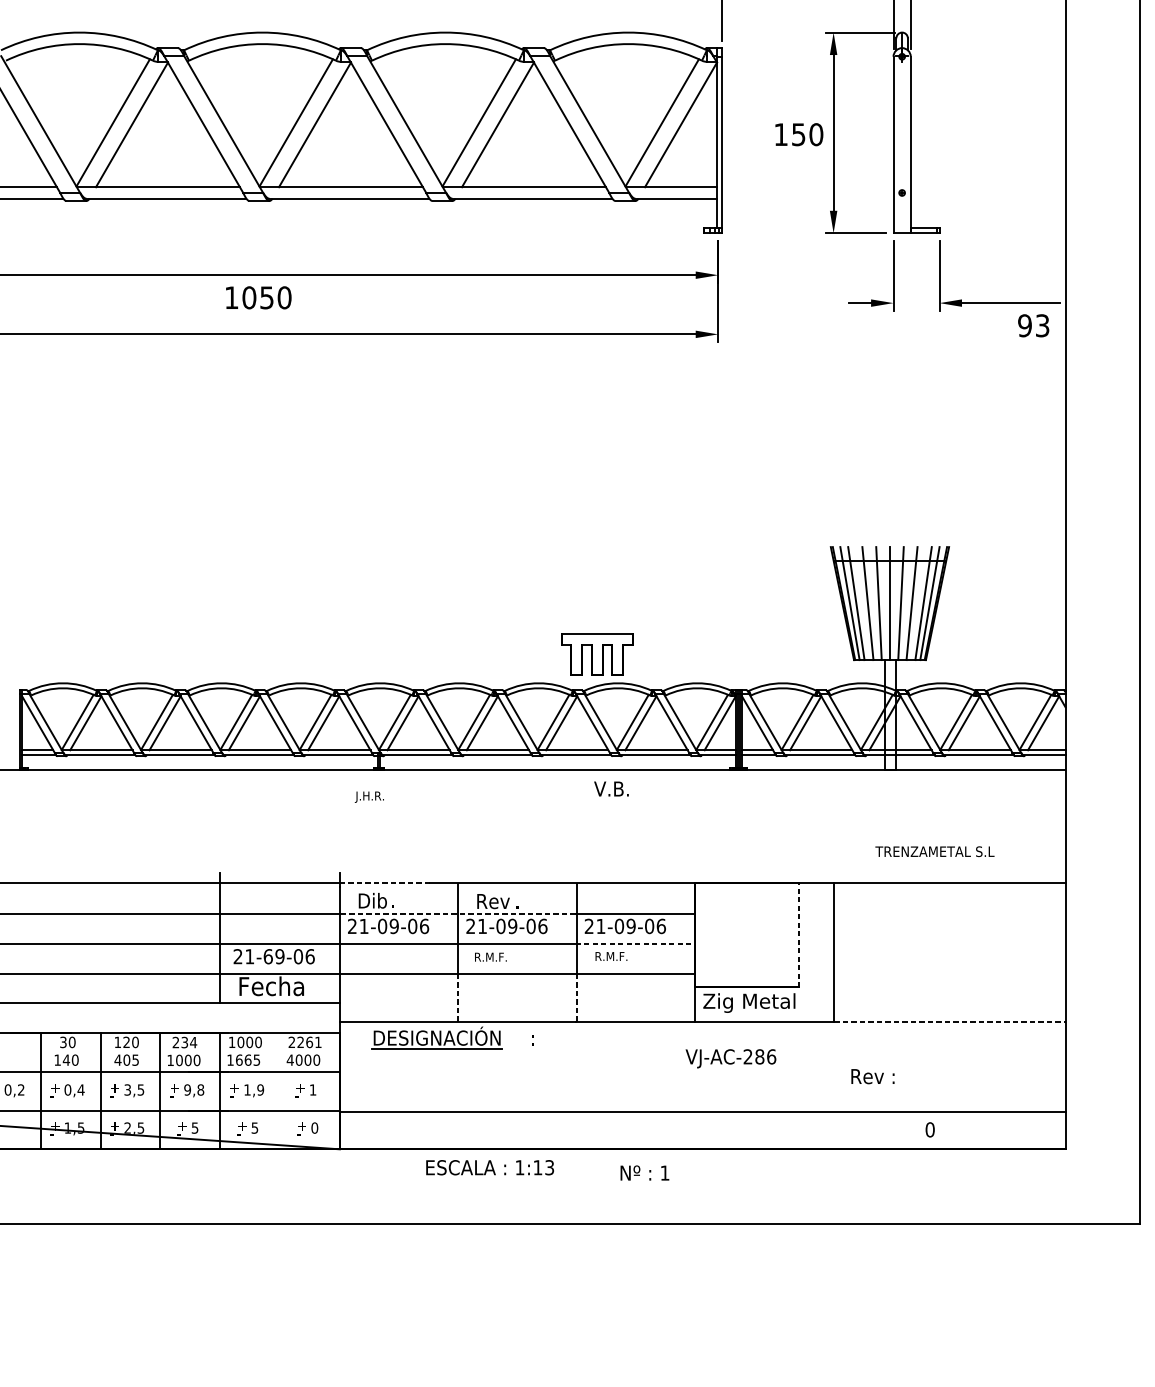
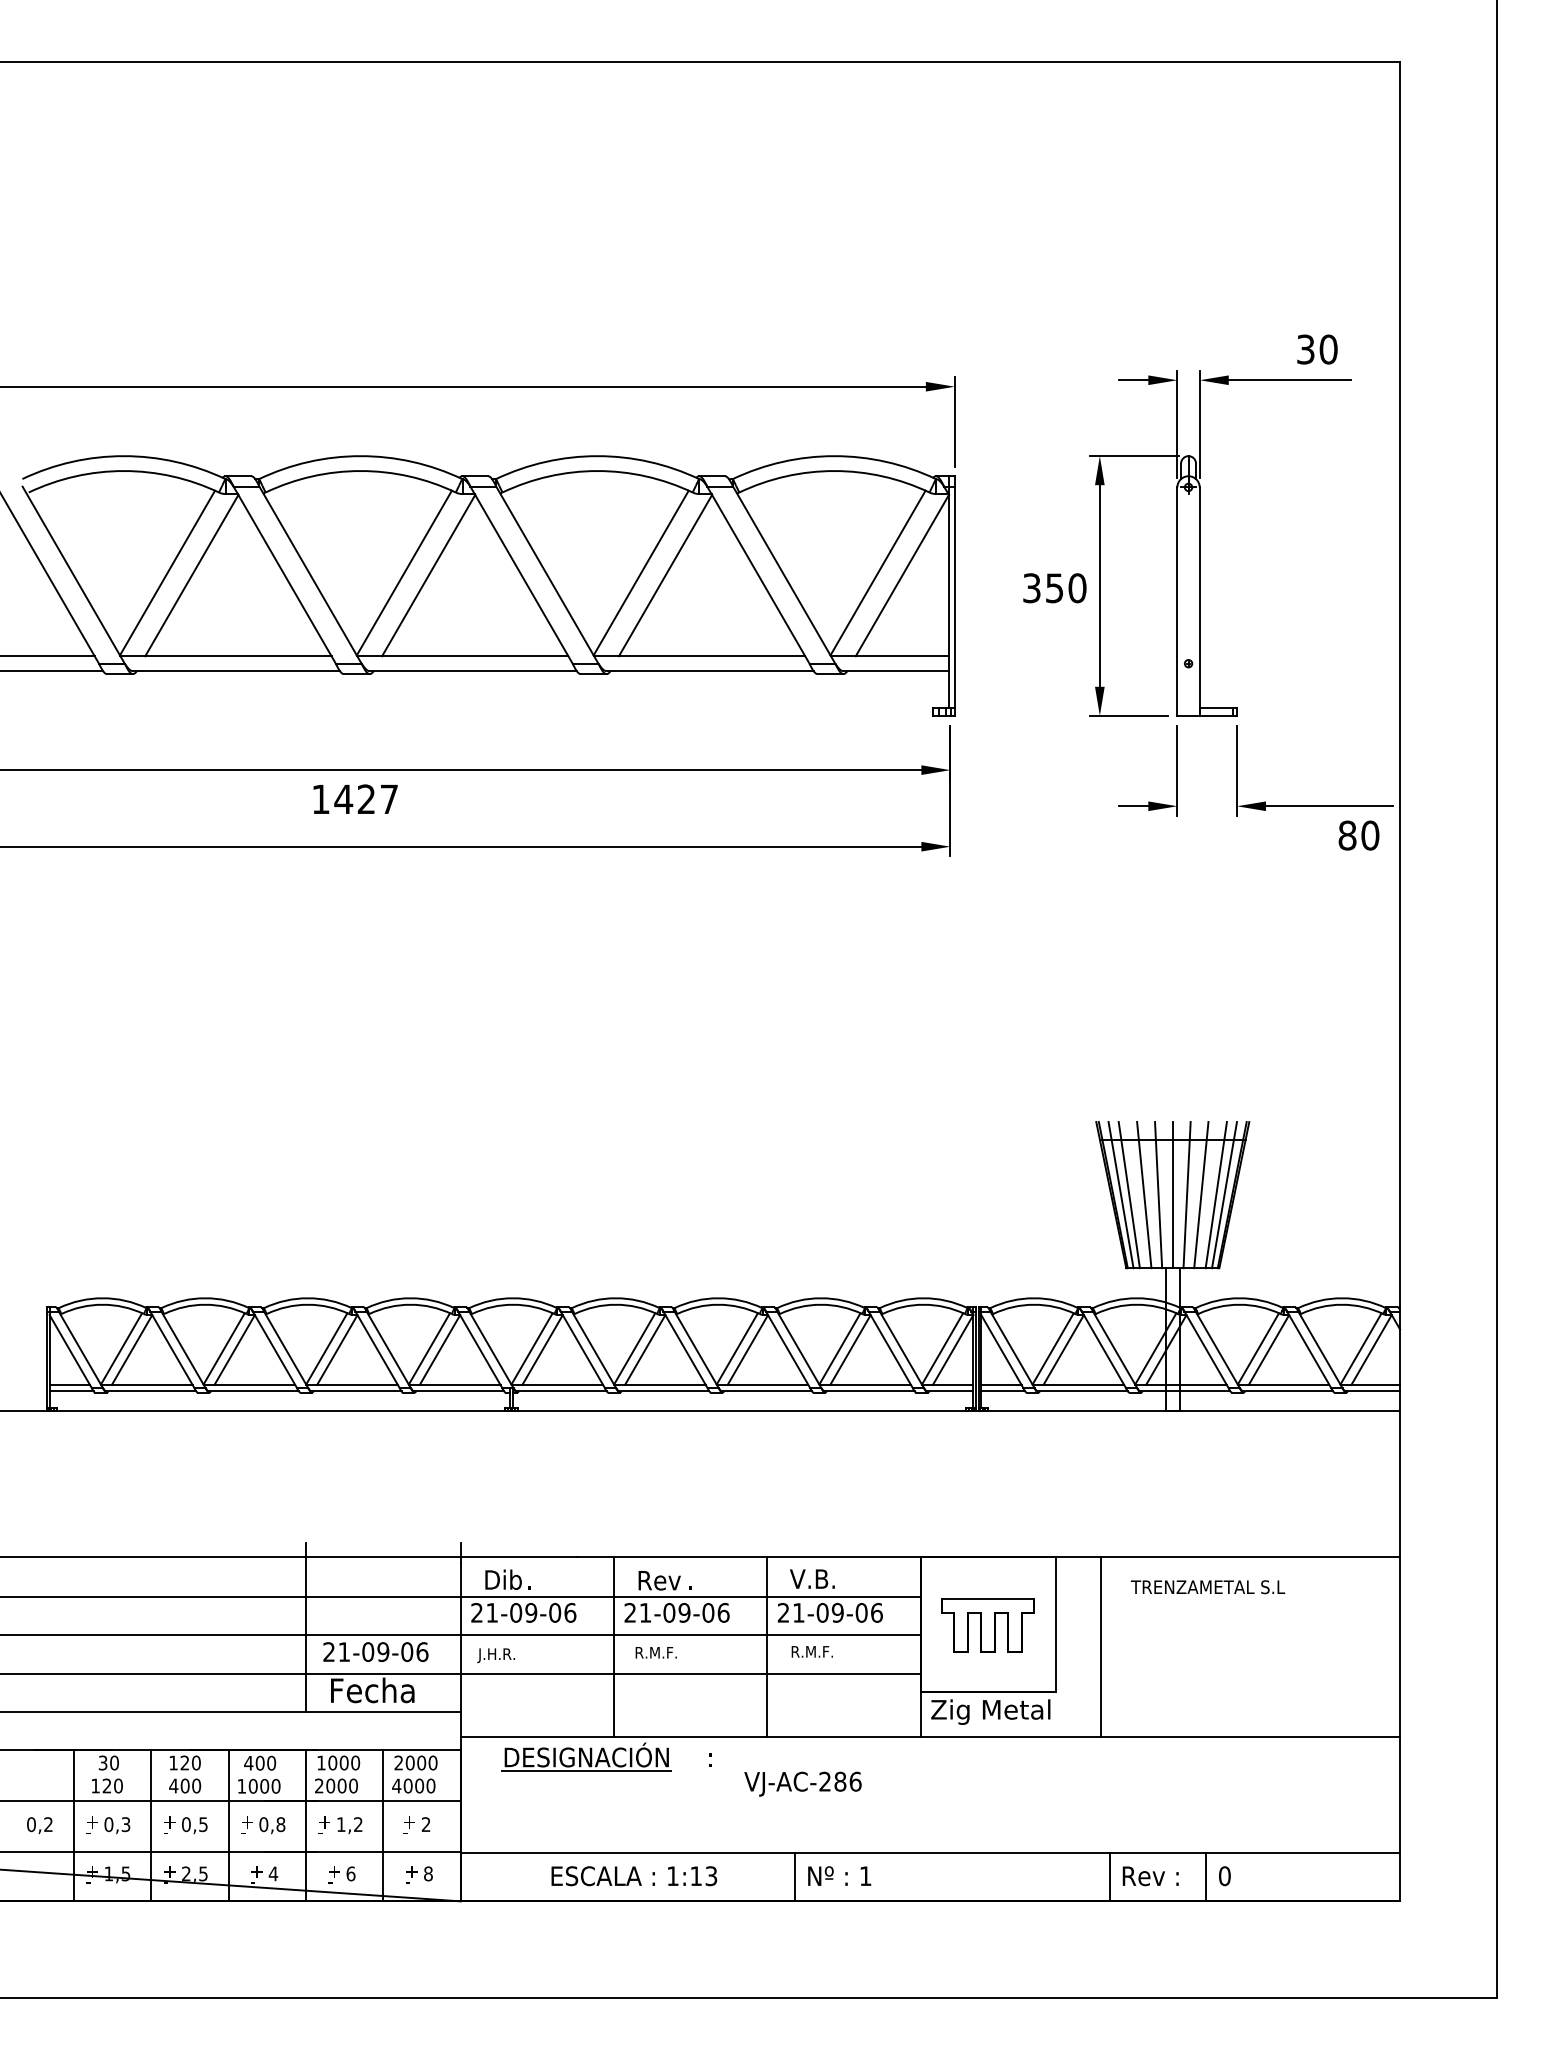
text: (780, 134) -> (1031, 588), 150 -> 350
text: (266, 297) -> (366, 799), 1050 -> 1427
text: (1033, 325) -> (1358, 835), 93 -> 80
part: (596, 654) -> (987, 1625), moved
text: (611, 788) -> (812, 1578), moved
text: (368, 797) -> (495, 1655), moved
text: (934, 851) -> (1207, 1587), moved
line: (385, 882) -> (519, 1556), dashed -> solid
line: (457, 913) -> (612, 1596), dashed -> solid
line: (799, 935) -> (1055, 1624), dashed -> solid
line: (635, 943) -> (843, 1635), dashed -> solid
text: (268, 956) -> (368, 1651), 21-69-06 -> 21-09-06
line: (576, 997) -> (767, 1705), dashed -> solid
line: (458, 998) -> (614, 1706), dashed -> solid
line: (950, 1021) -> (1250, 1736), dashed -> solid
text: (185, 1042) -> (260, 1762), 234 -> 400
text: (309, 1042) -> (421, 1762), 2261 -> 2000
text: (730, 1058) -> (802, 1783), moved
text: (66, 1059) -> (106, 1785), 140 -> 120
text: (135, 1059) -> (196, 1785), 405 -> 400
text: (243, 1059) -> (336, 1785), 1665 -> 2000
text: (872, 1076) -> (1150, 1876), moved
text: (80, 1089) -> (125, 1824), 0,4 -> 0,3
text: (127, 1089) -> (186, 1824), 3,5 -> 0,5
text: (187, 1089) -> (263, 1824), 9,8 -> 0,8
text: (259, 1089) -> (357, 1824), 1,9 -> 1,2
text: (312, 1089) -> (425, 1824), 1 -> 2
line: (280, 1090) -> (383, 1825), added
text: (195, 1127) -> (273, 1873), 5 -> 4
text: (254, 1127) -> (350, 1873), 5 -> 6
text: (314, 1127) -> (428, 1873), 0 -> 8
line: (597, 1130) -> (794, 1876), added
line: (841, 1130) -> (1109, 1876), added
line: (916, 1130) -> (1206, 1876), added
text: (490, 1167) -> (634, 1876), moved
text: (644, 1172) -> (839, 1875), moved

